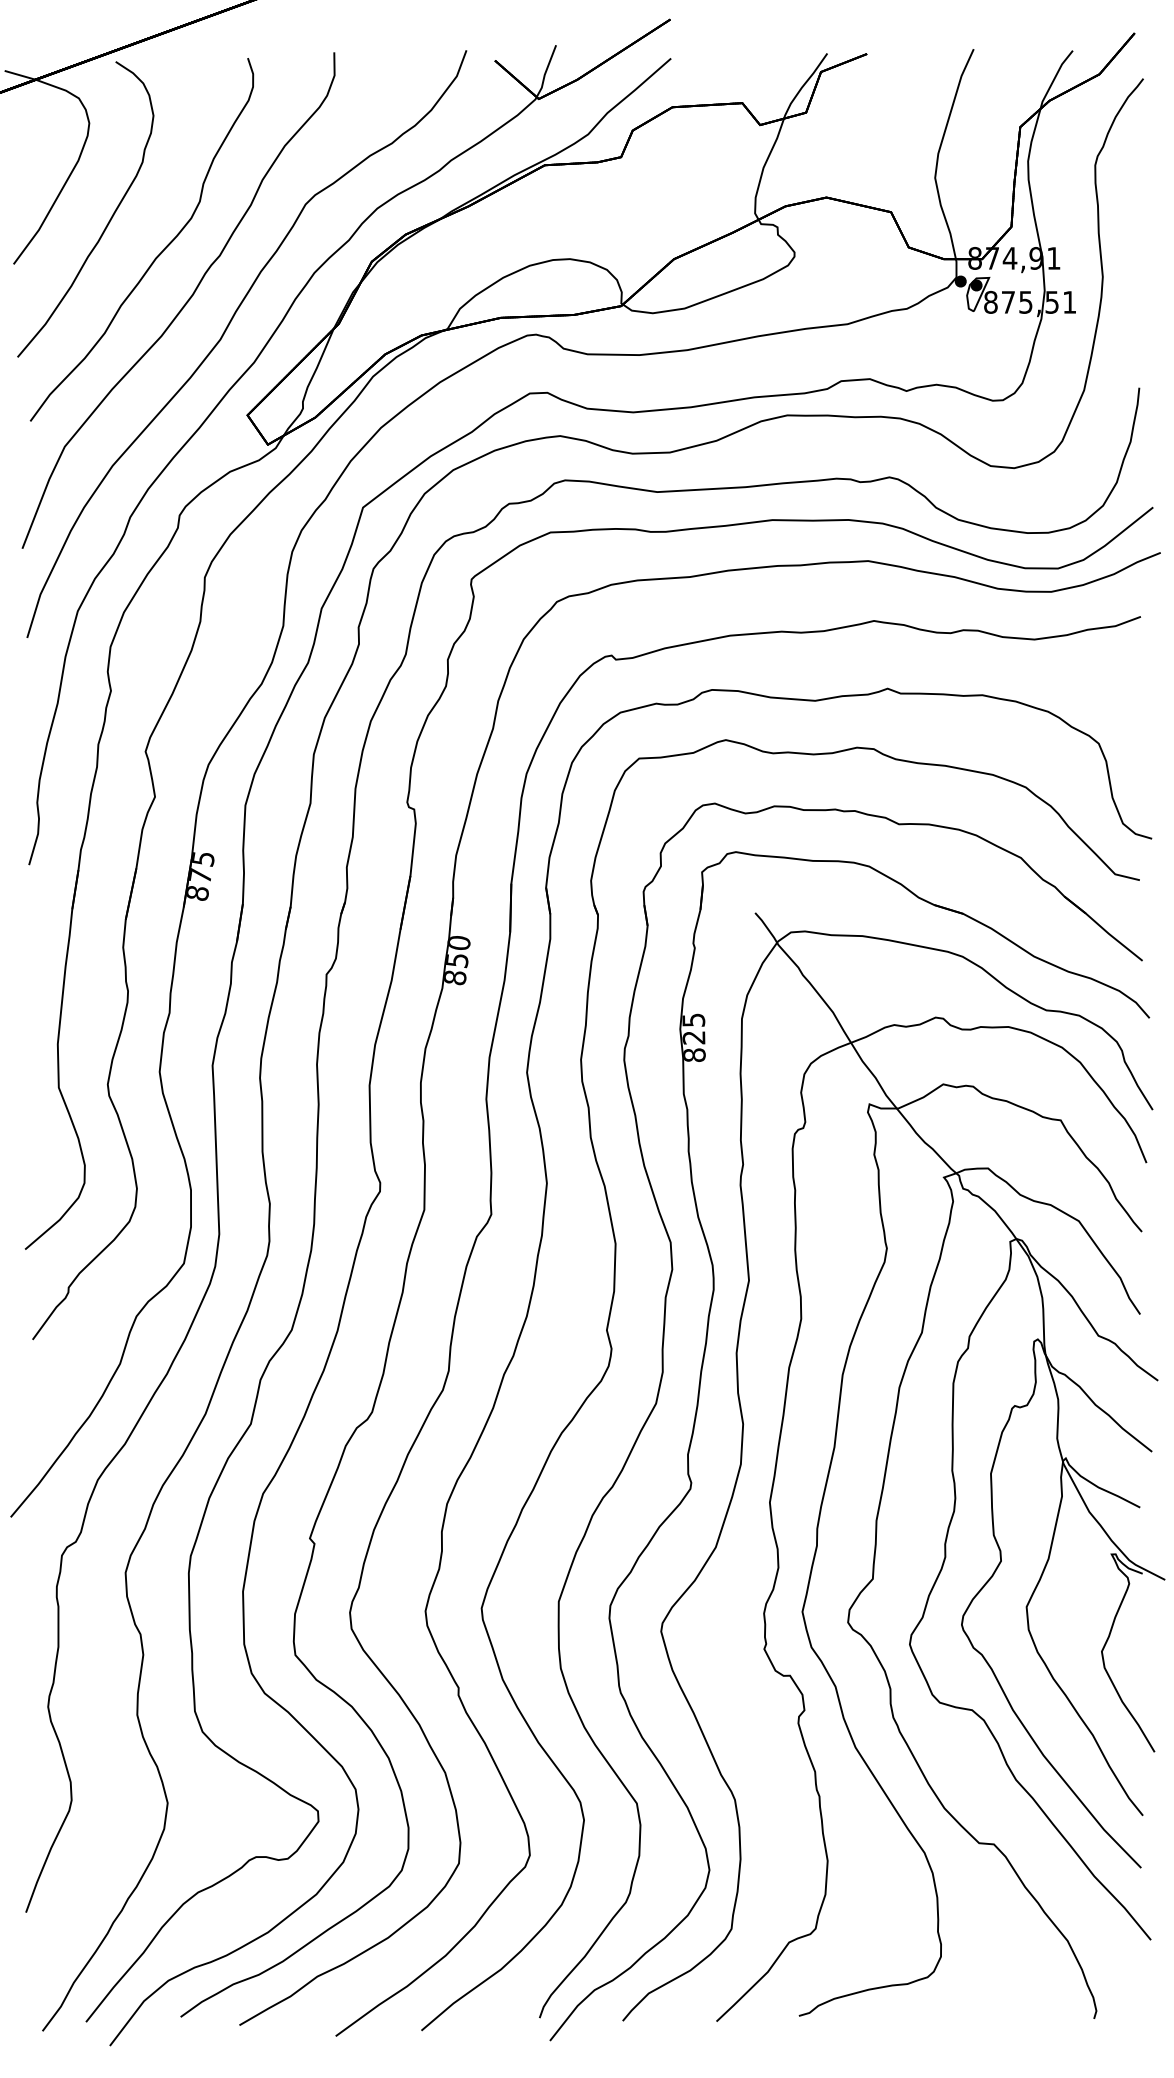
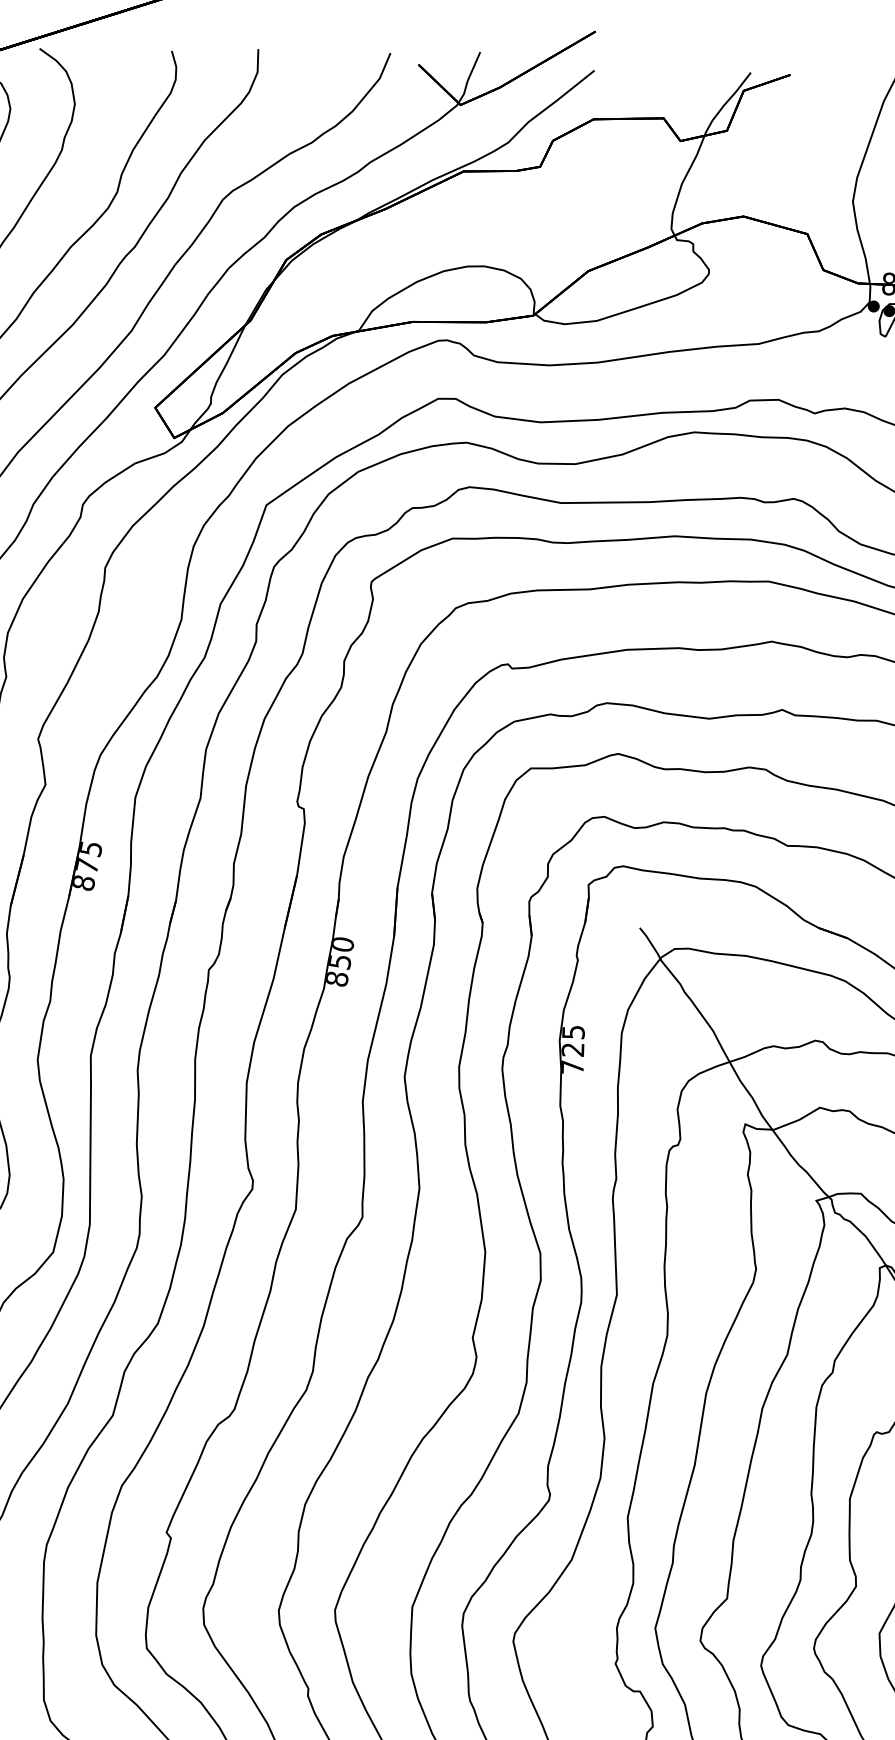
text: (694, 1054) -> (572, 1066), 825 -> 725

